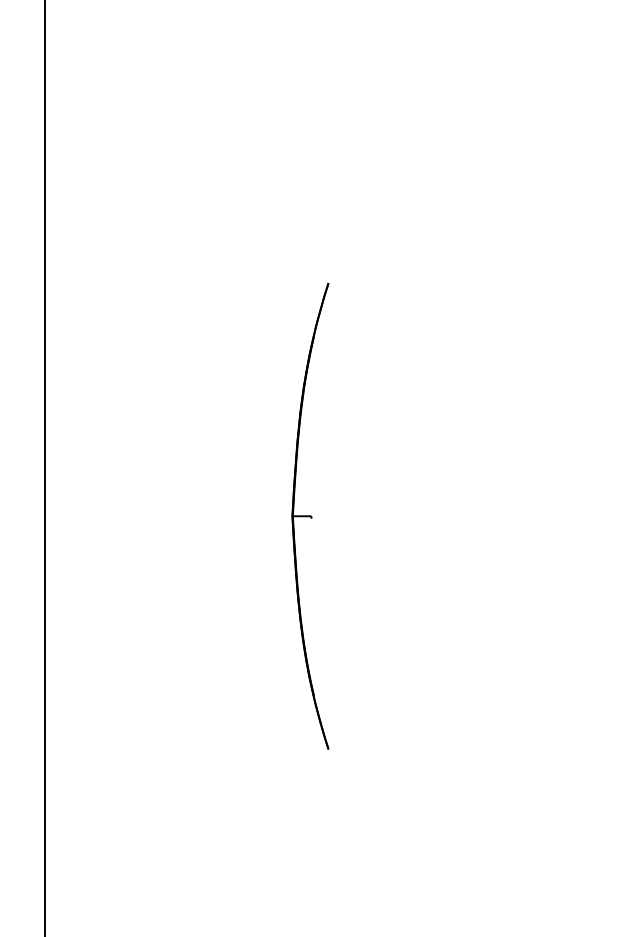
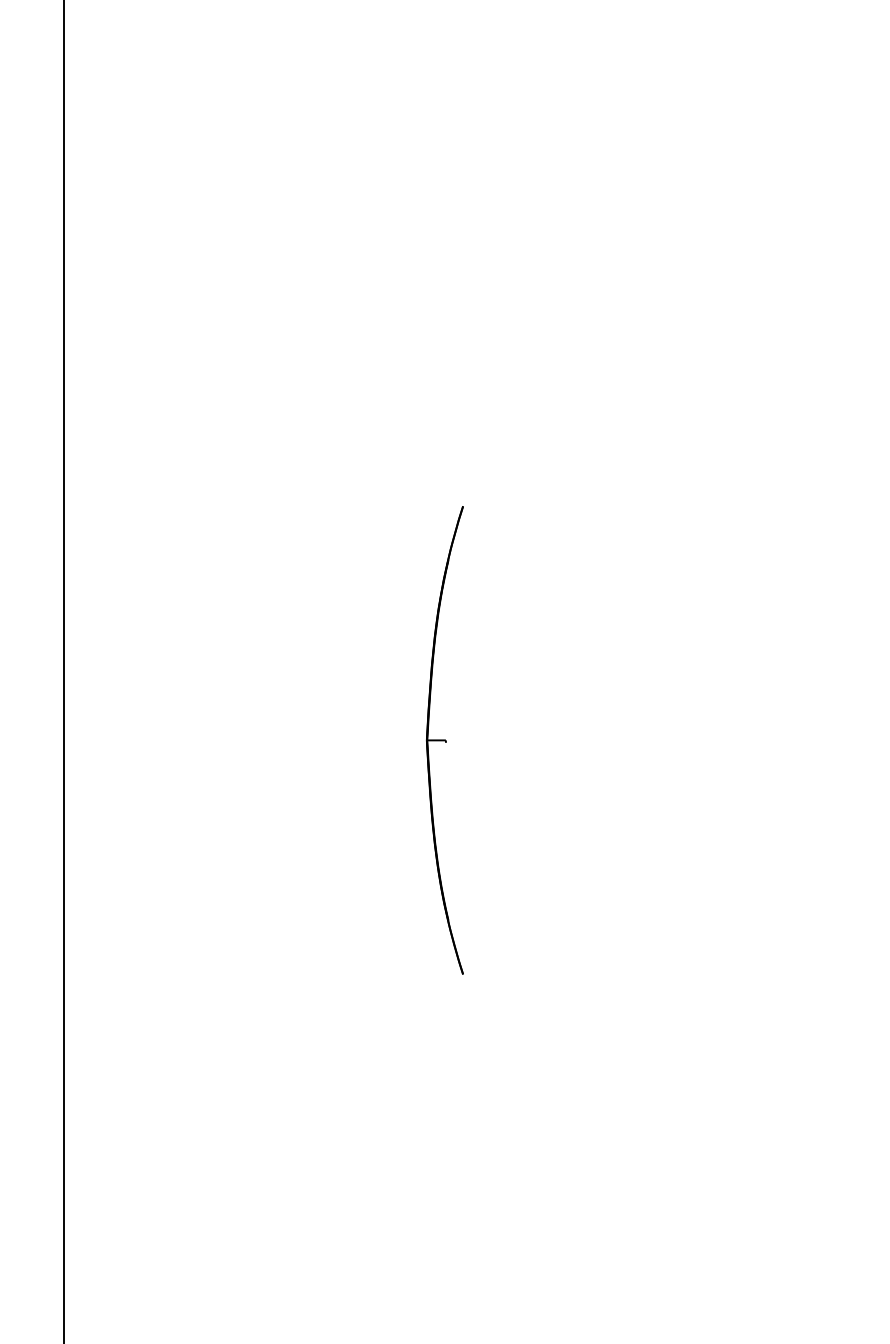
part: (310, 515) -> (445, 739), size x0.7

